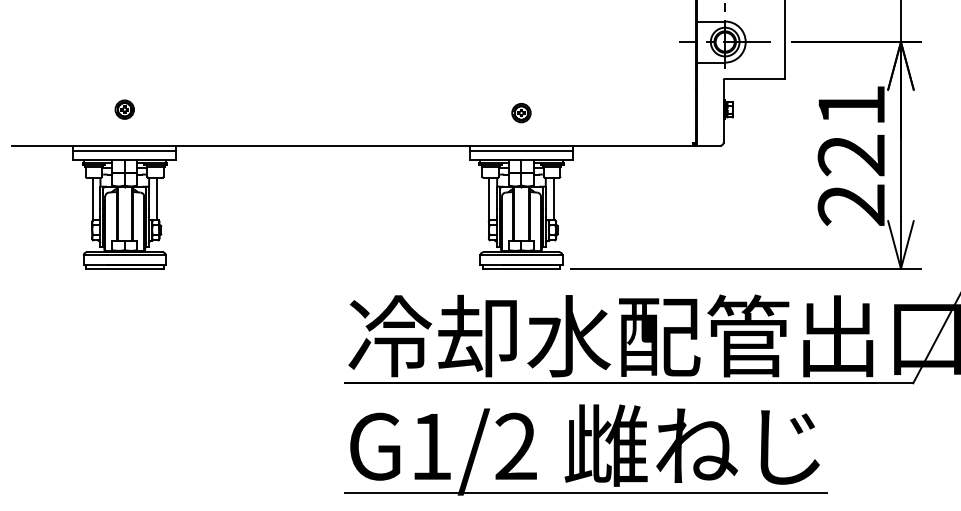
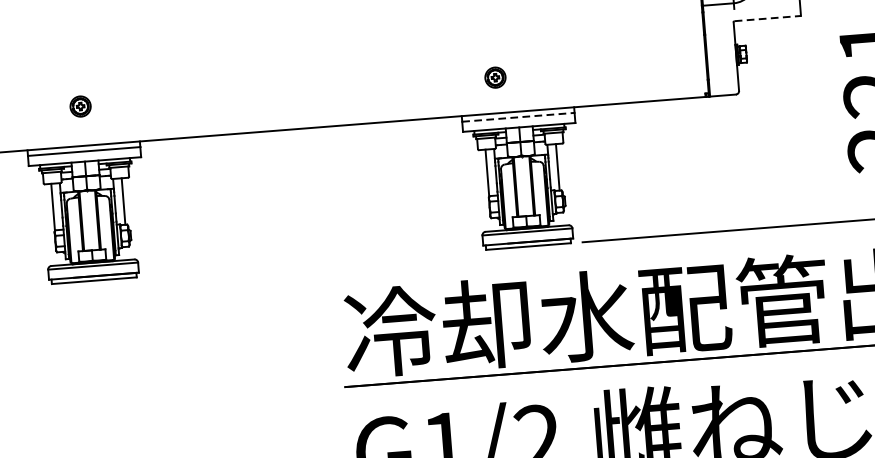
line: (755, 78) -> (768, 18), solid -> dashed
part: (521, 113) -> (495, 78), moved
line: (521, 150) -> (518, 117), solid -> dashed

